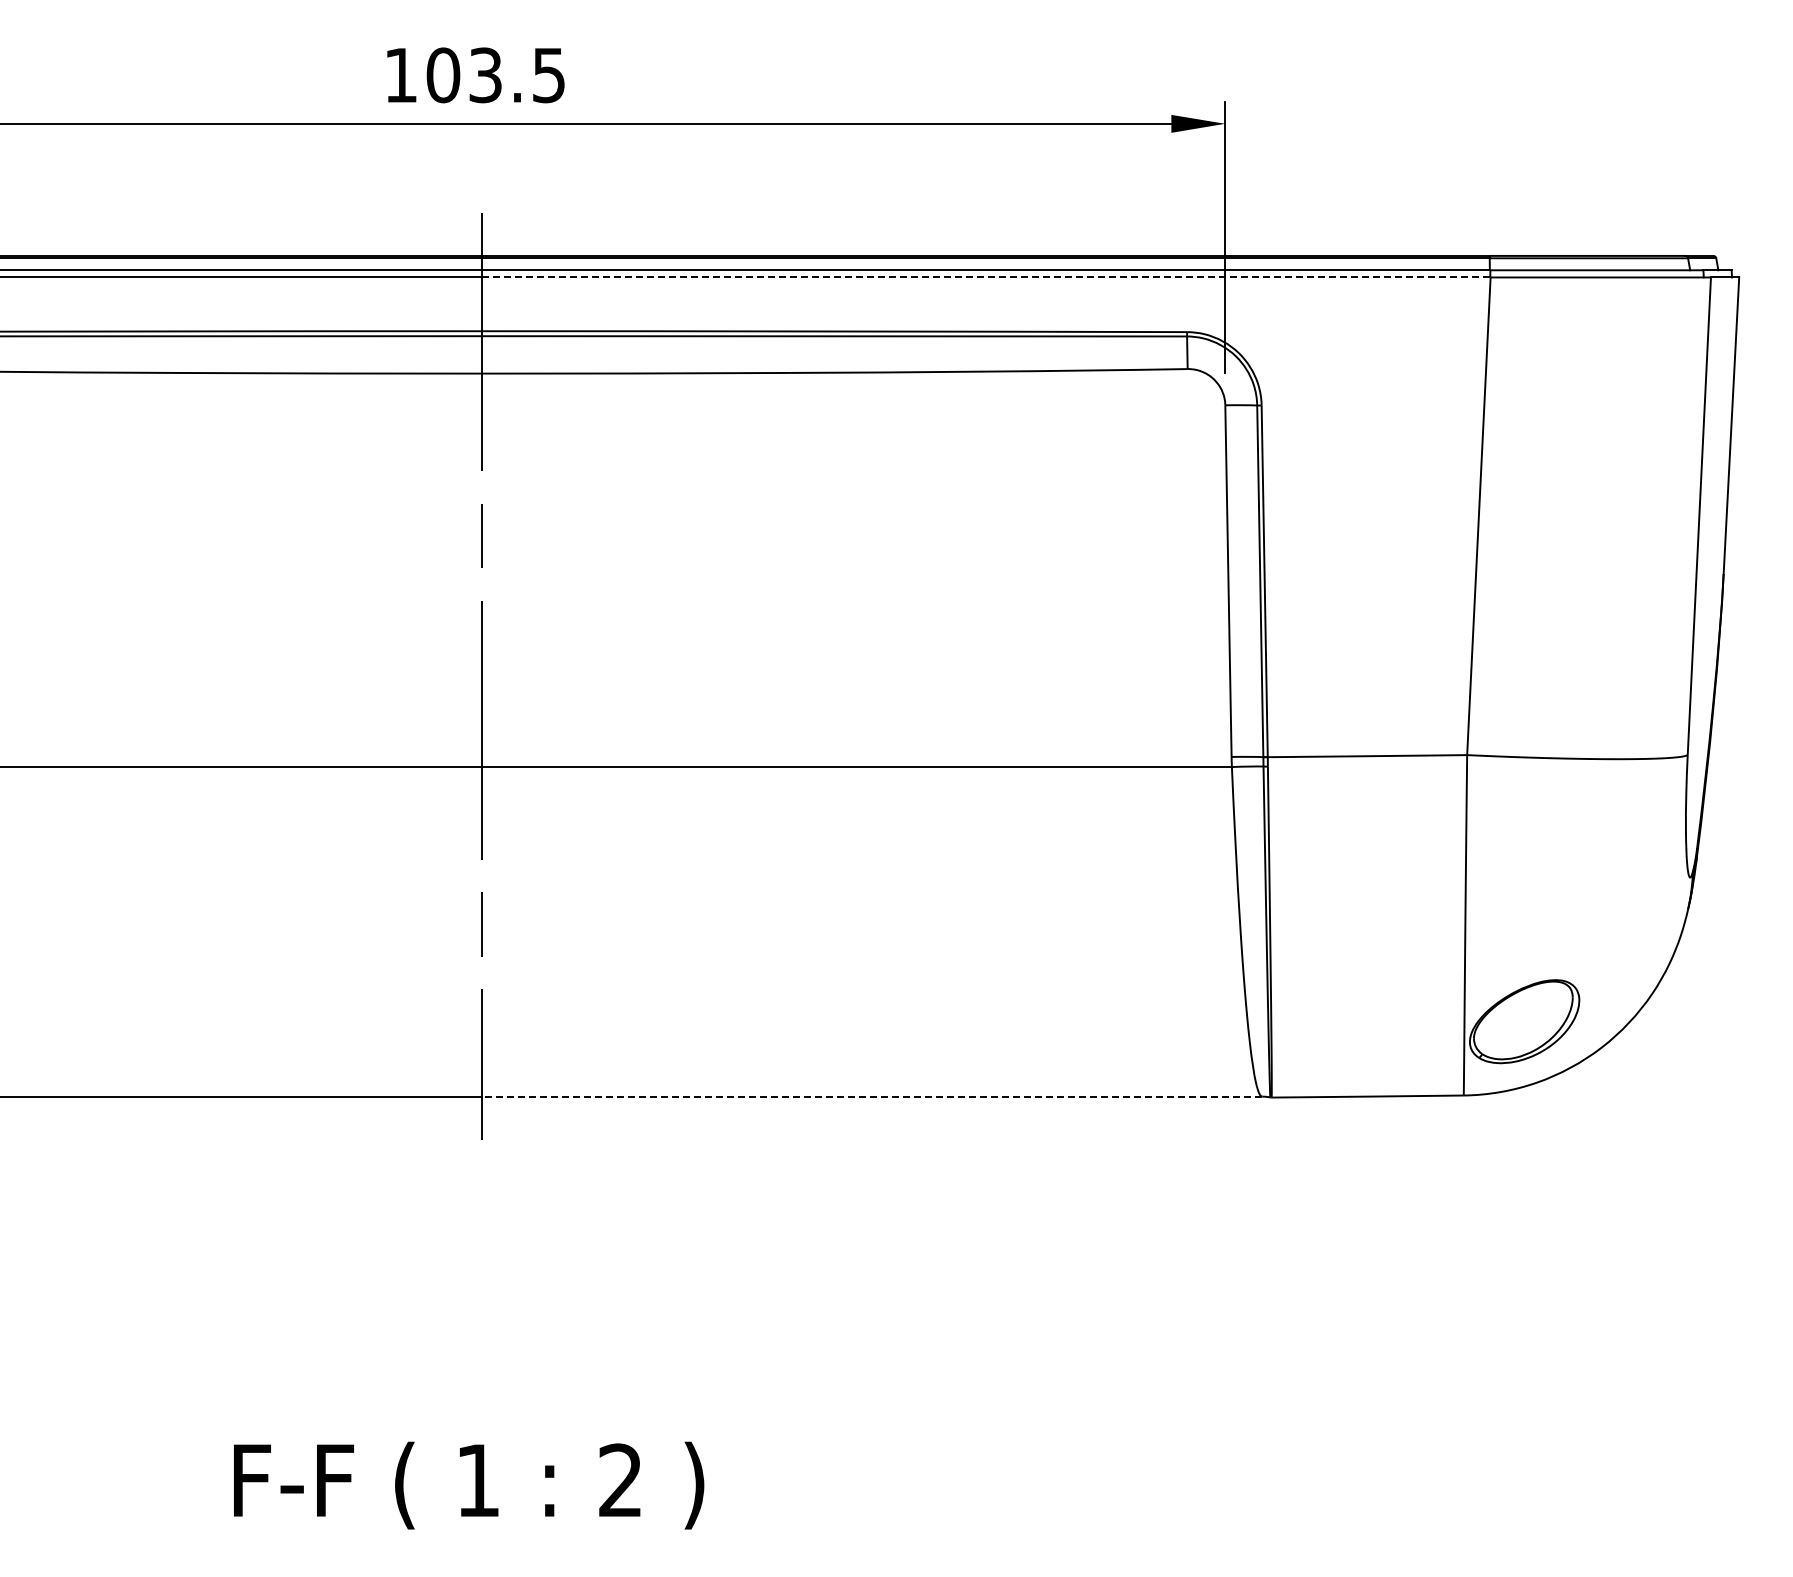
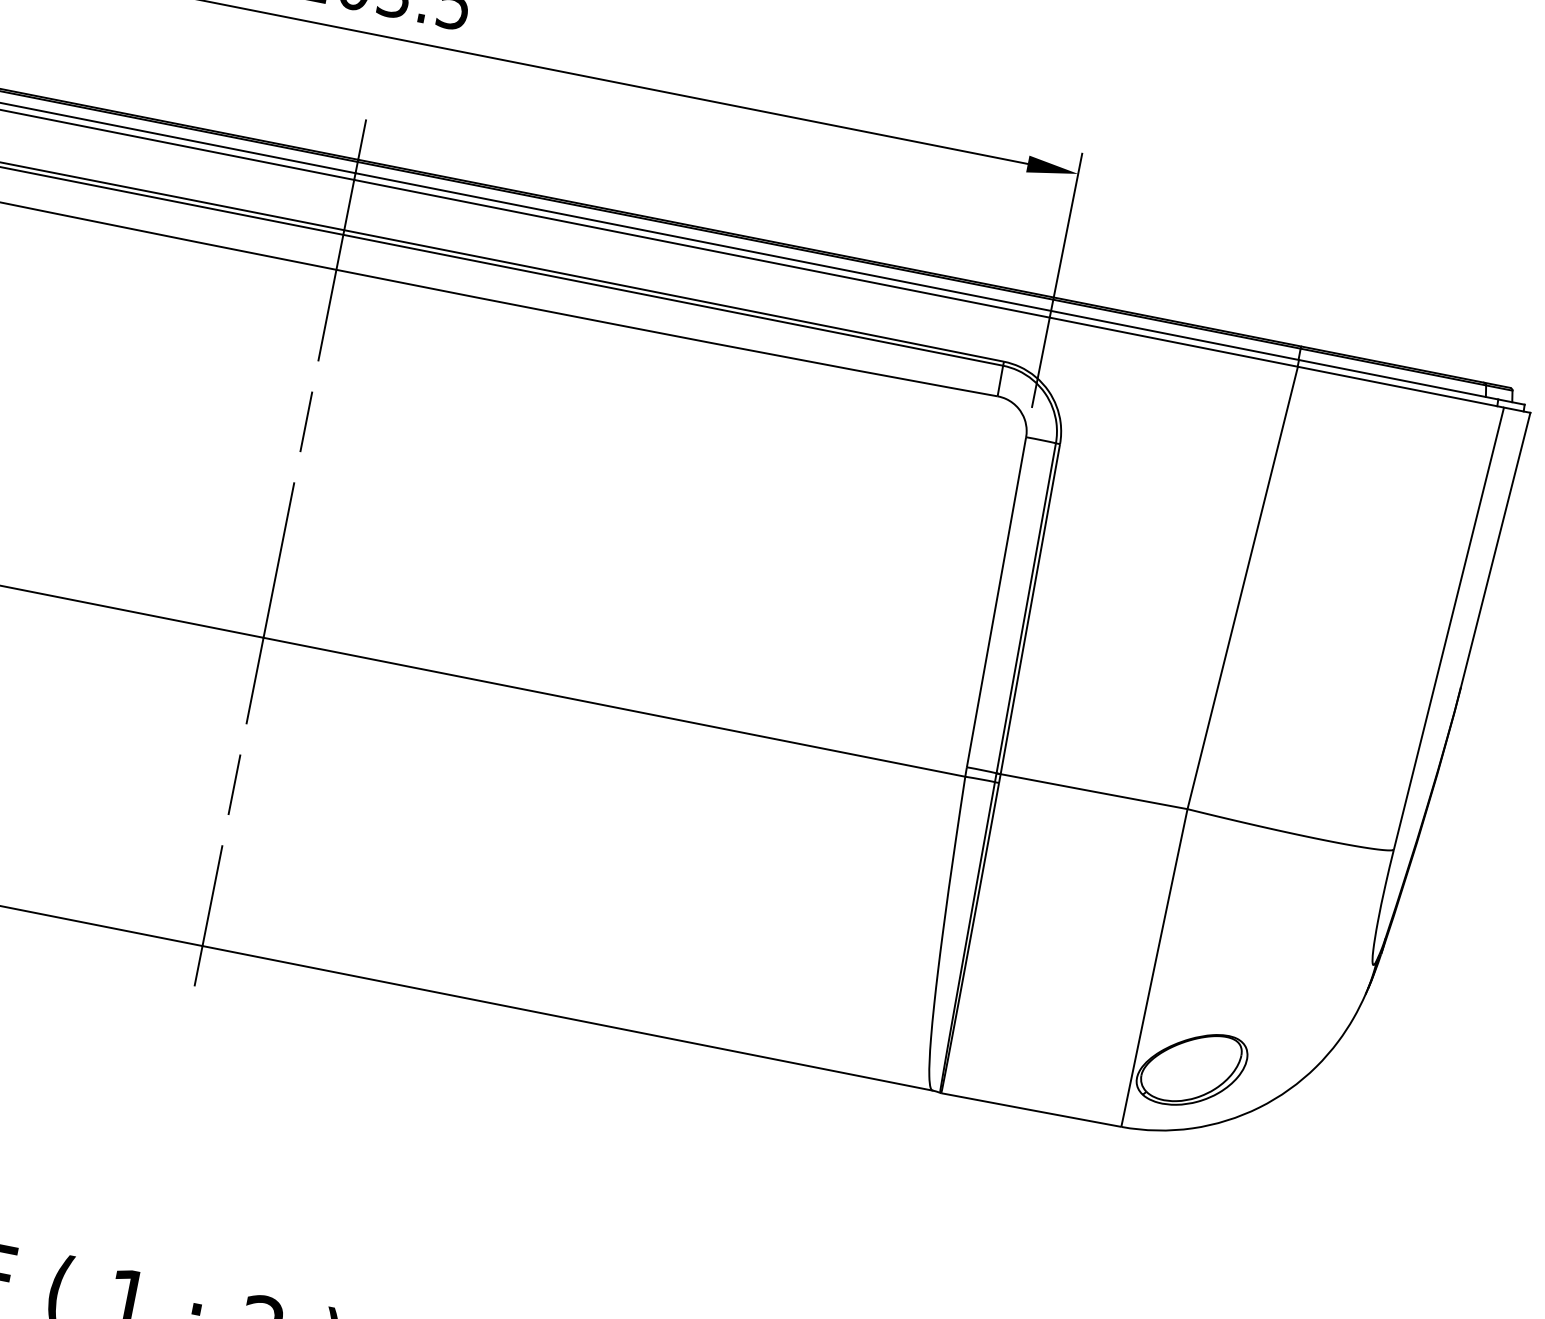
line: (986, 277) -> (826, 273), dashed -> solid
line: (871, 1096) -> (567, 1018), dashed -> solid

